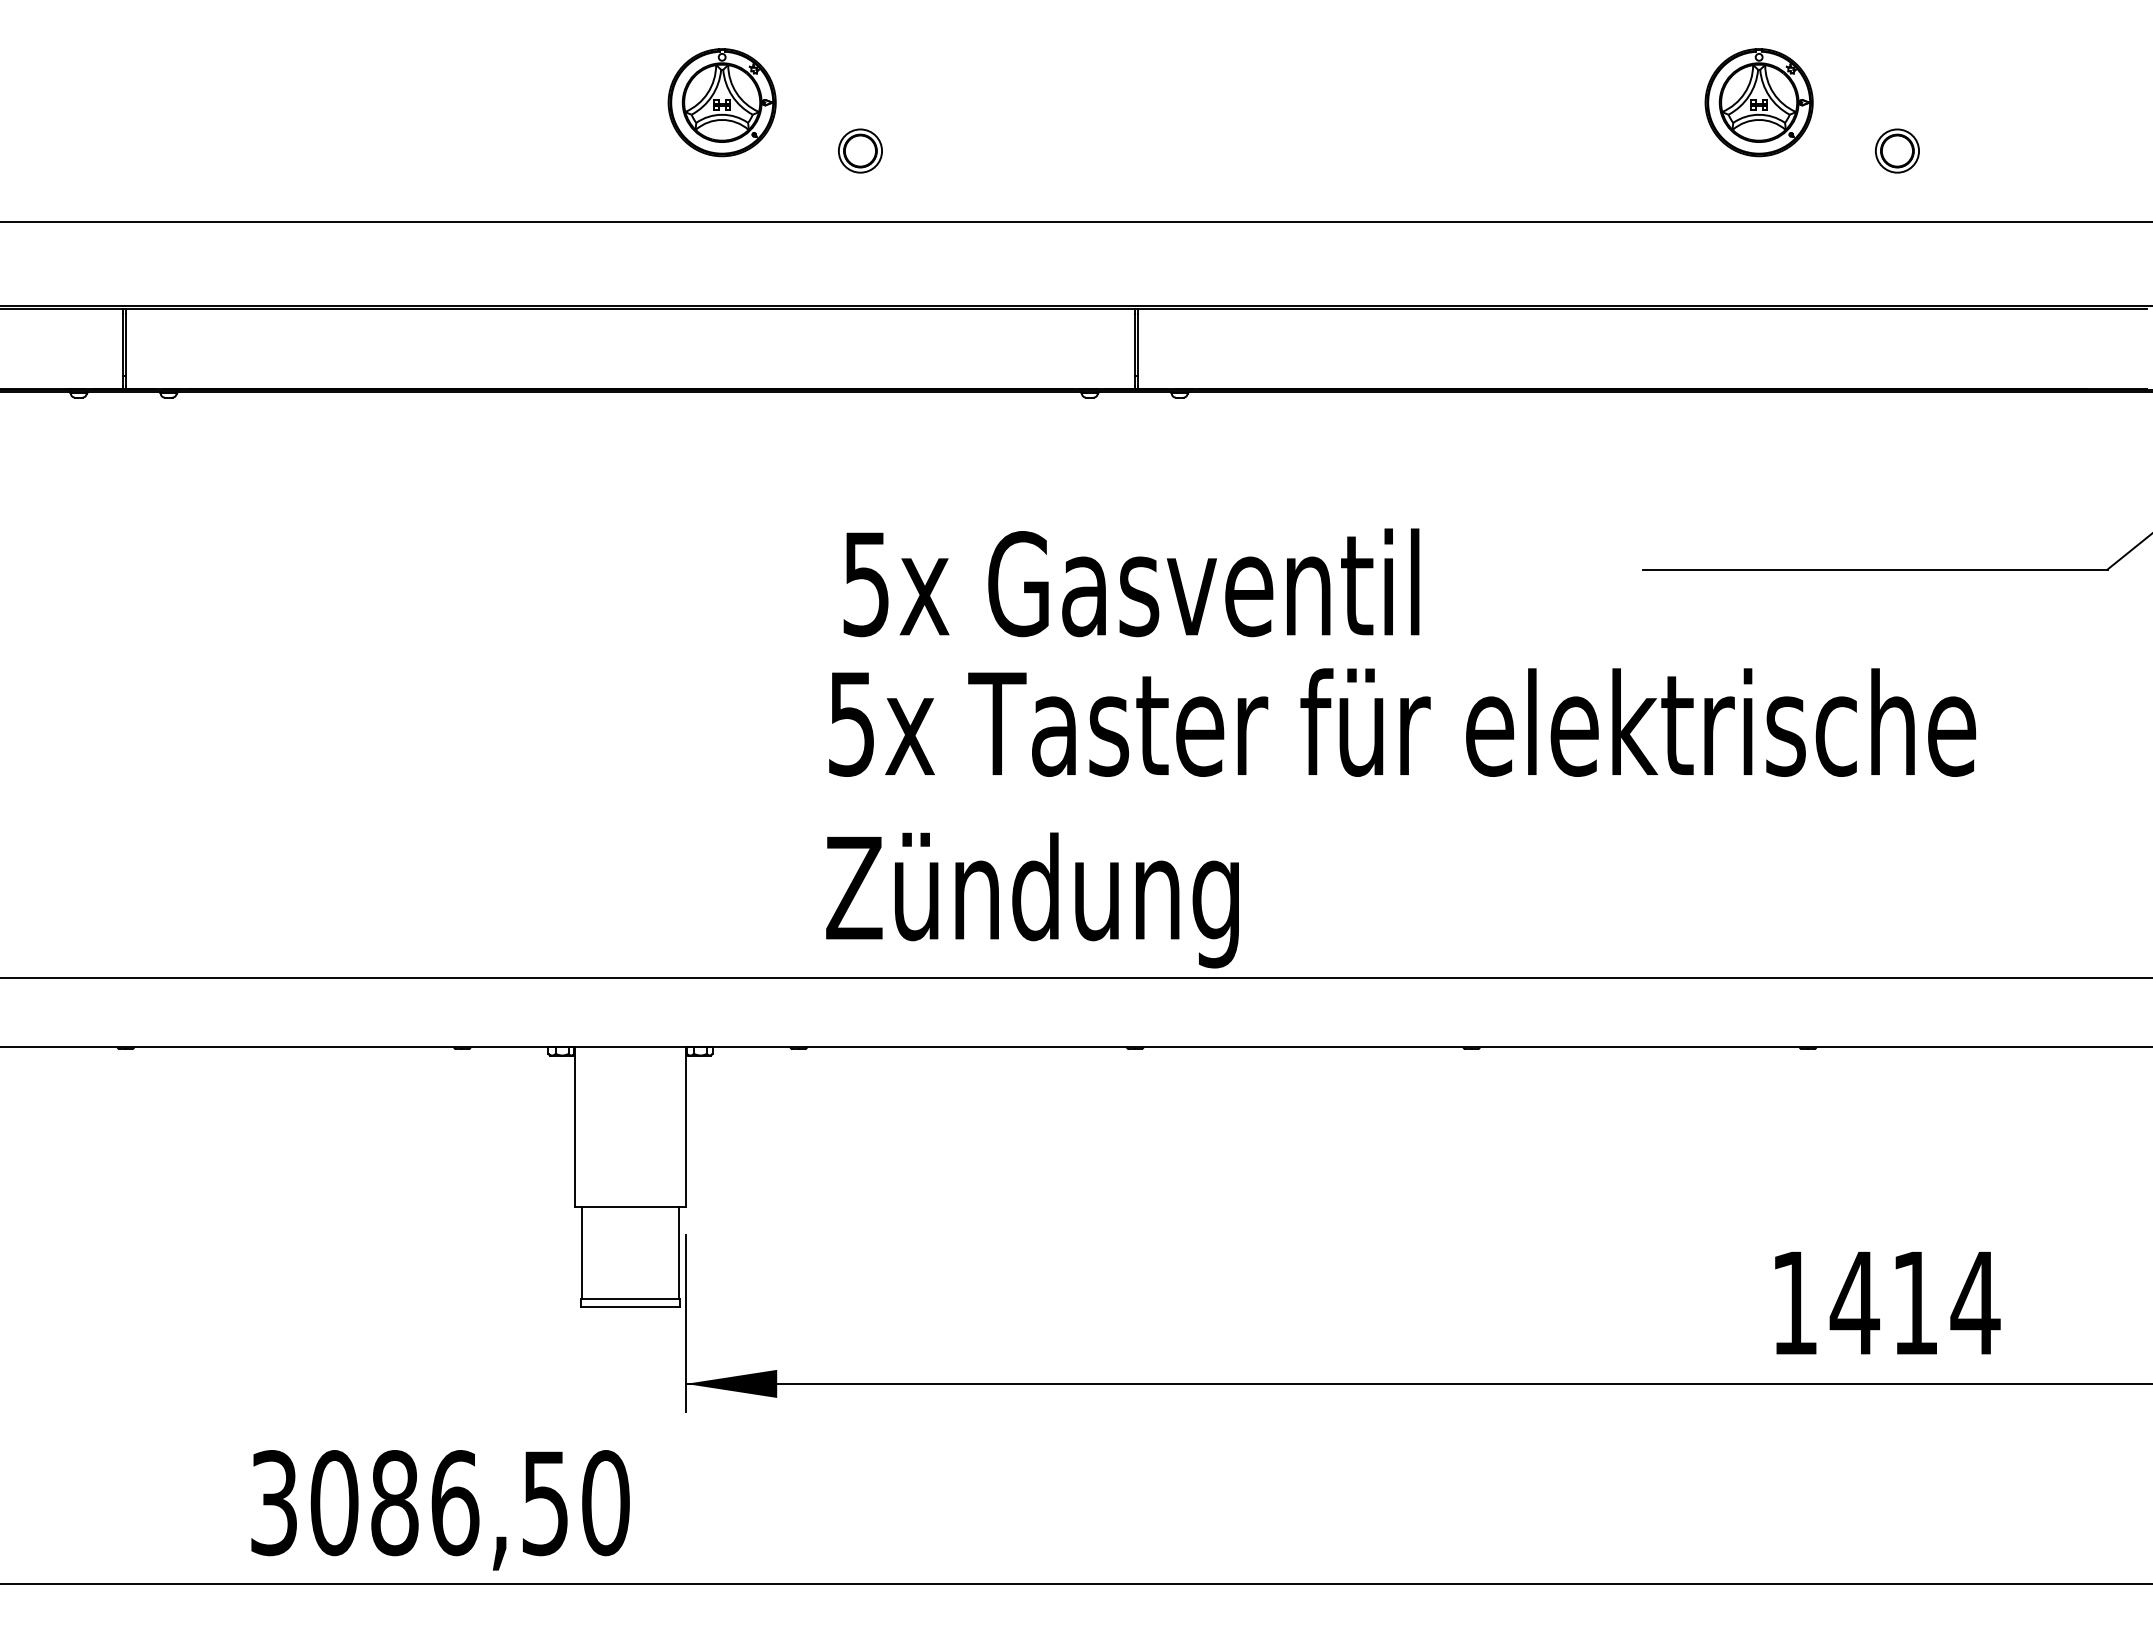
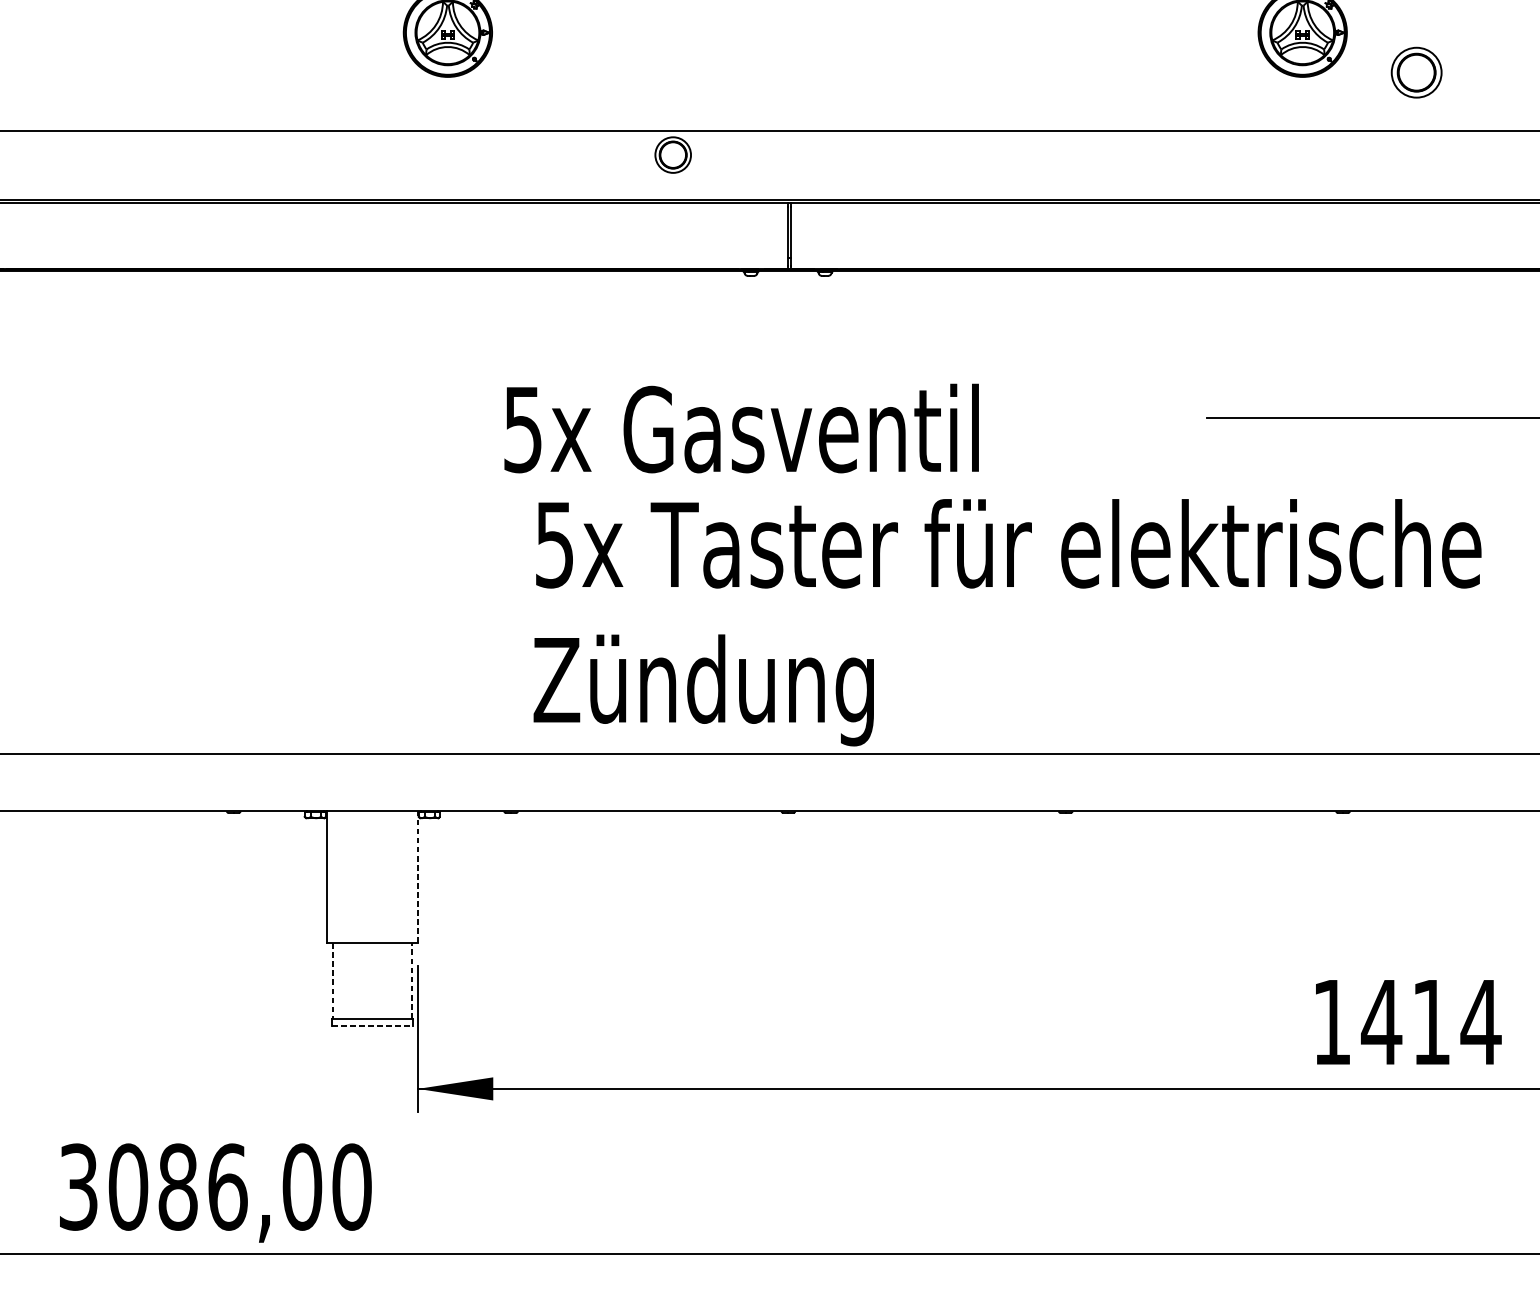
part: (860, 150) -> (673, 154), moved
part: (1897, 150) -> (1416, 72), size x1.4
text: (1131, 582) -> (741, 428), moved
line: (685, 1127) -> (417, 877), solid -> dashed
line: (582, 1252) -> (332, 980), solid -> dashed
line: (678, 1252) -> (411, 980), solid -> dashed
line: (631, 1307) -> (373, 1025), solid -> dashed
text: (545, 1503) -> (302, 1187), 3086,50 -> 3086,00

